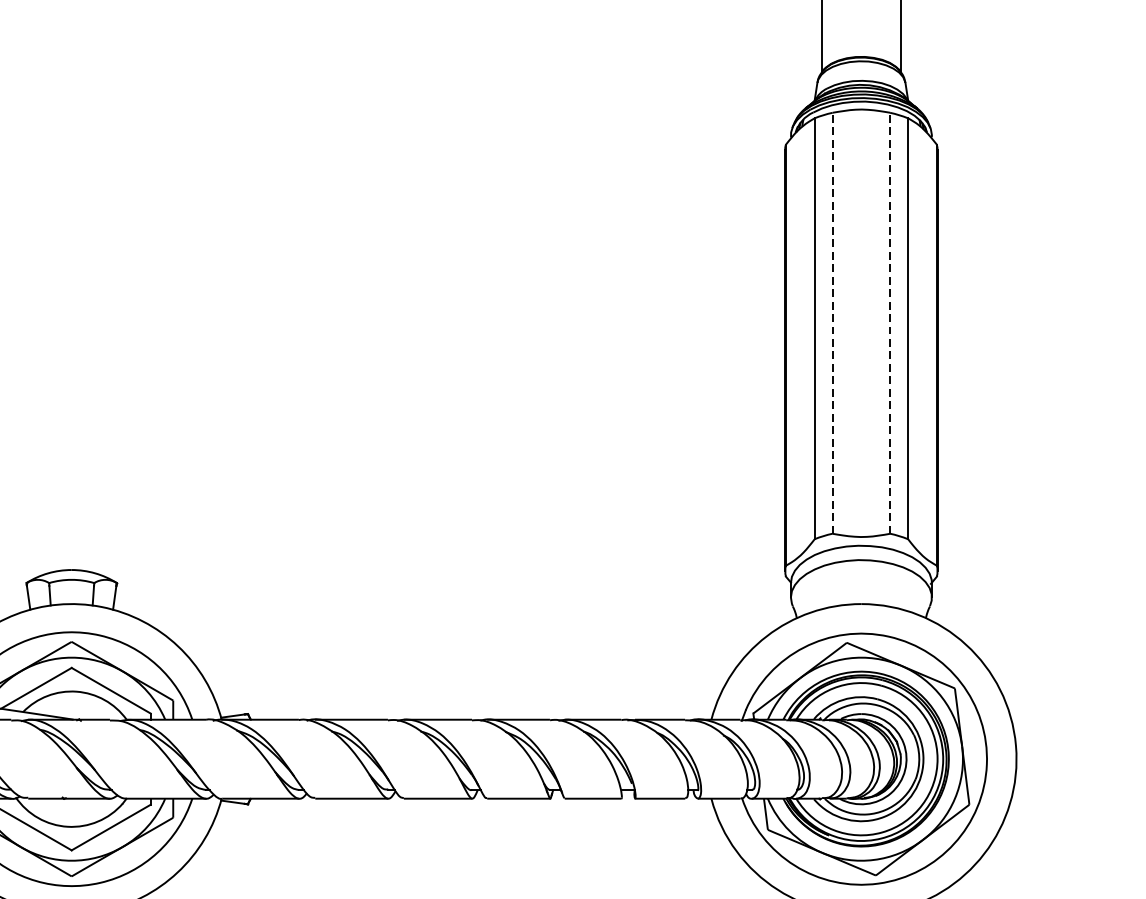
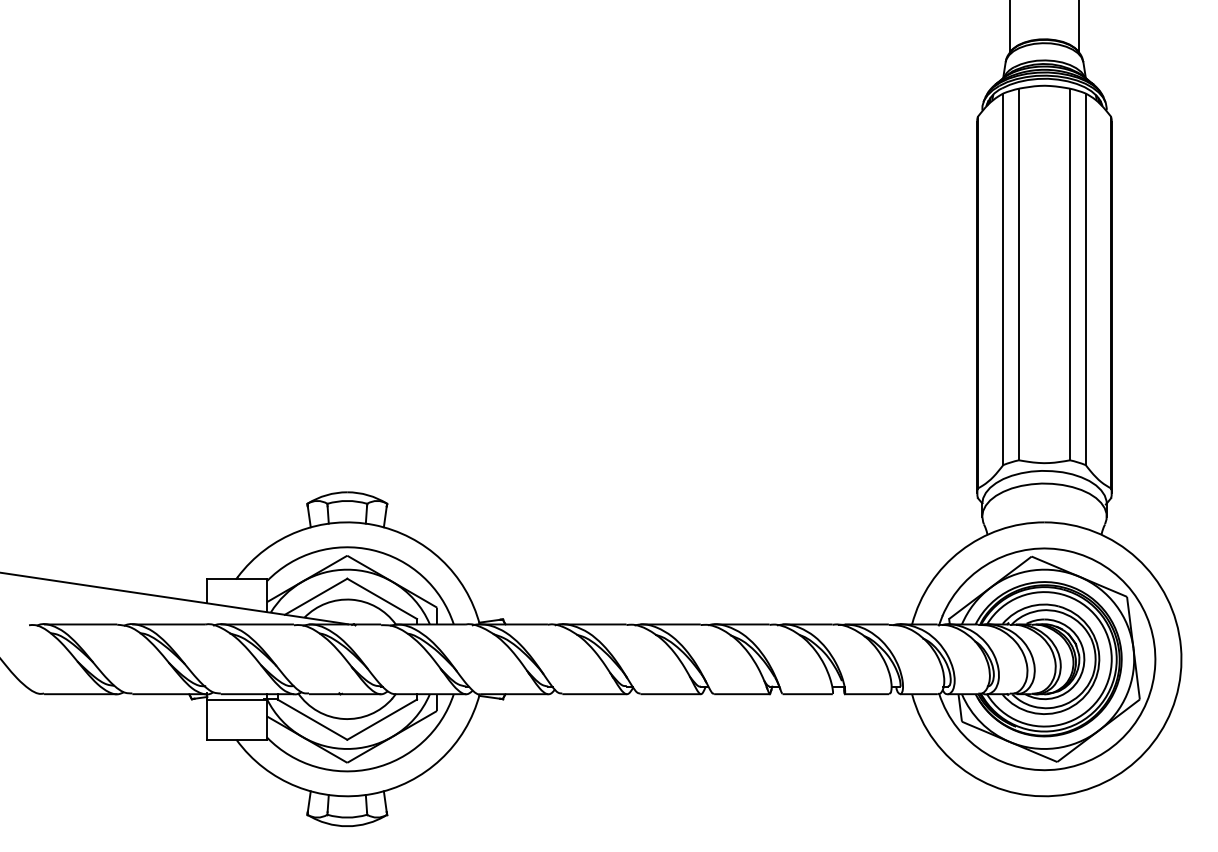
line: (833, 323) -> (1019, 274), dashed -> solid
line: (889, 323) -> (1069, 274), dashed -> solid

